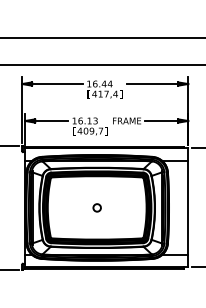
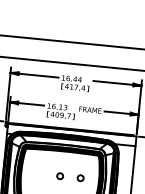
circle: (122, 207) -> (80, 177), added

